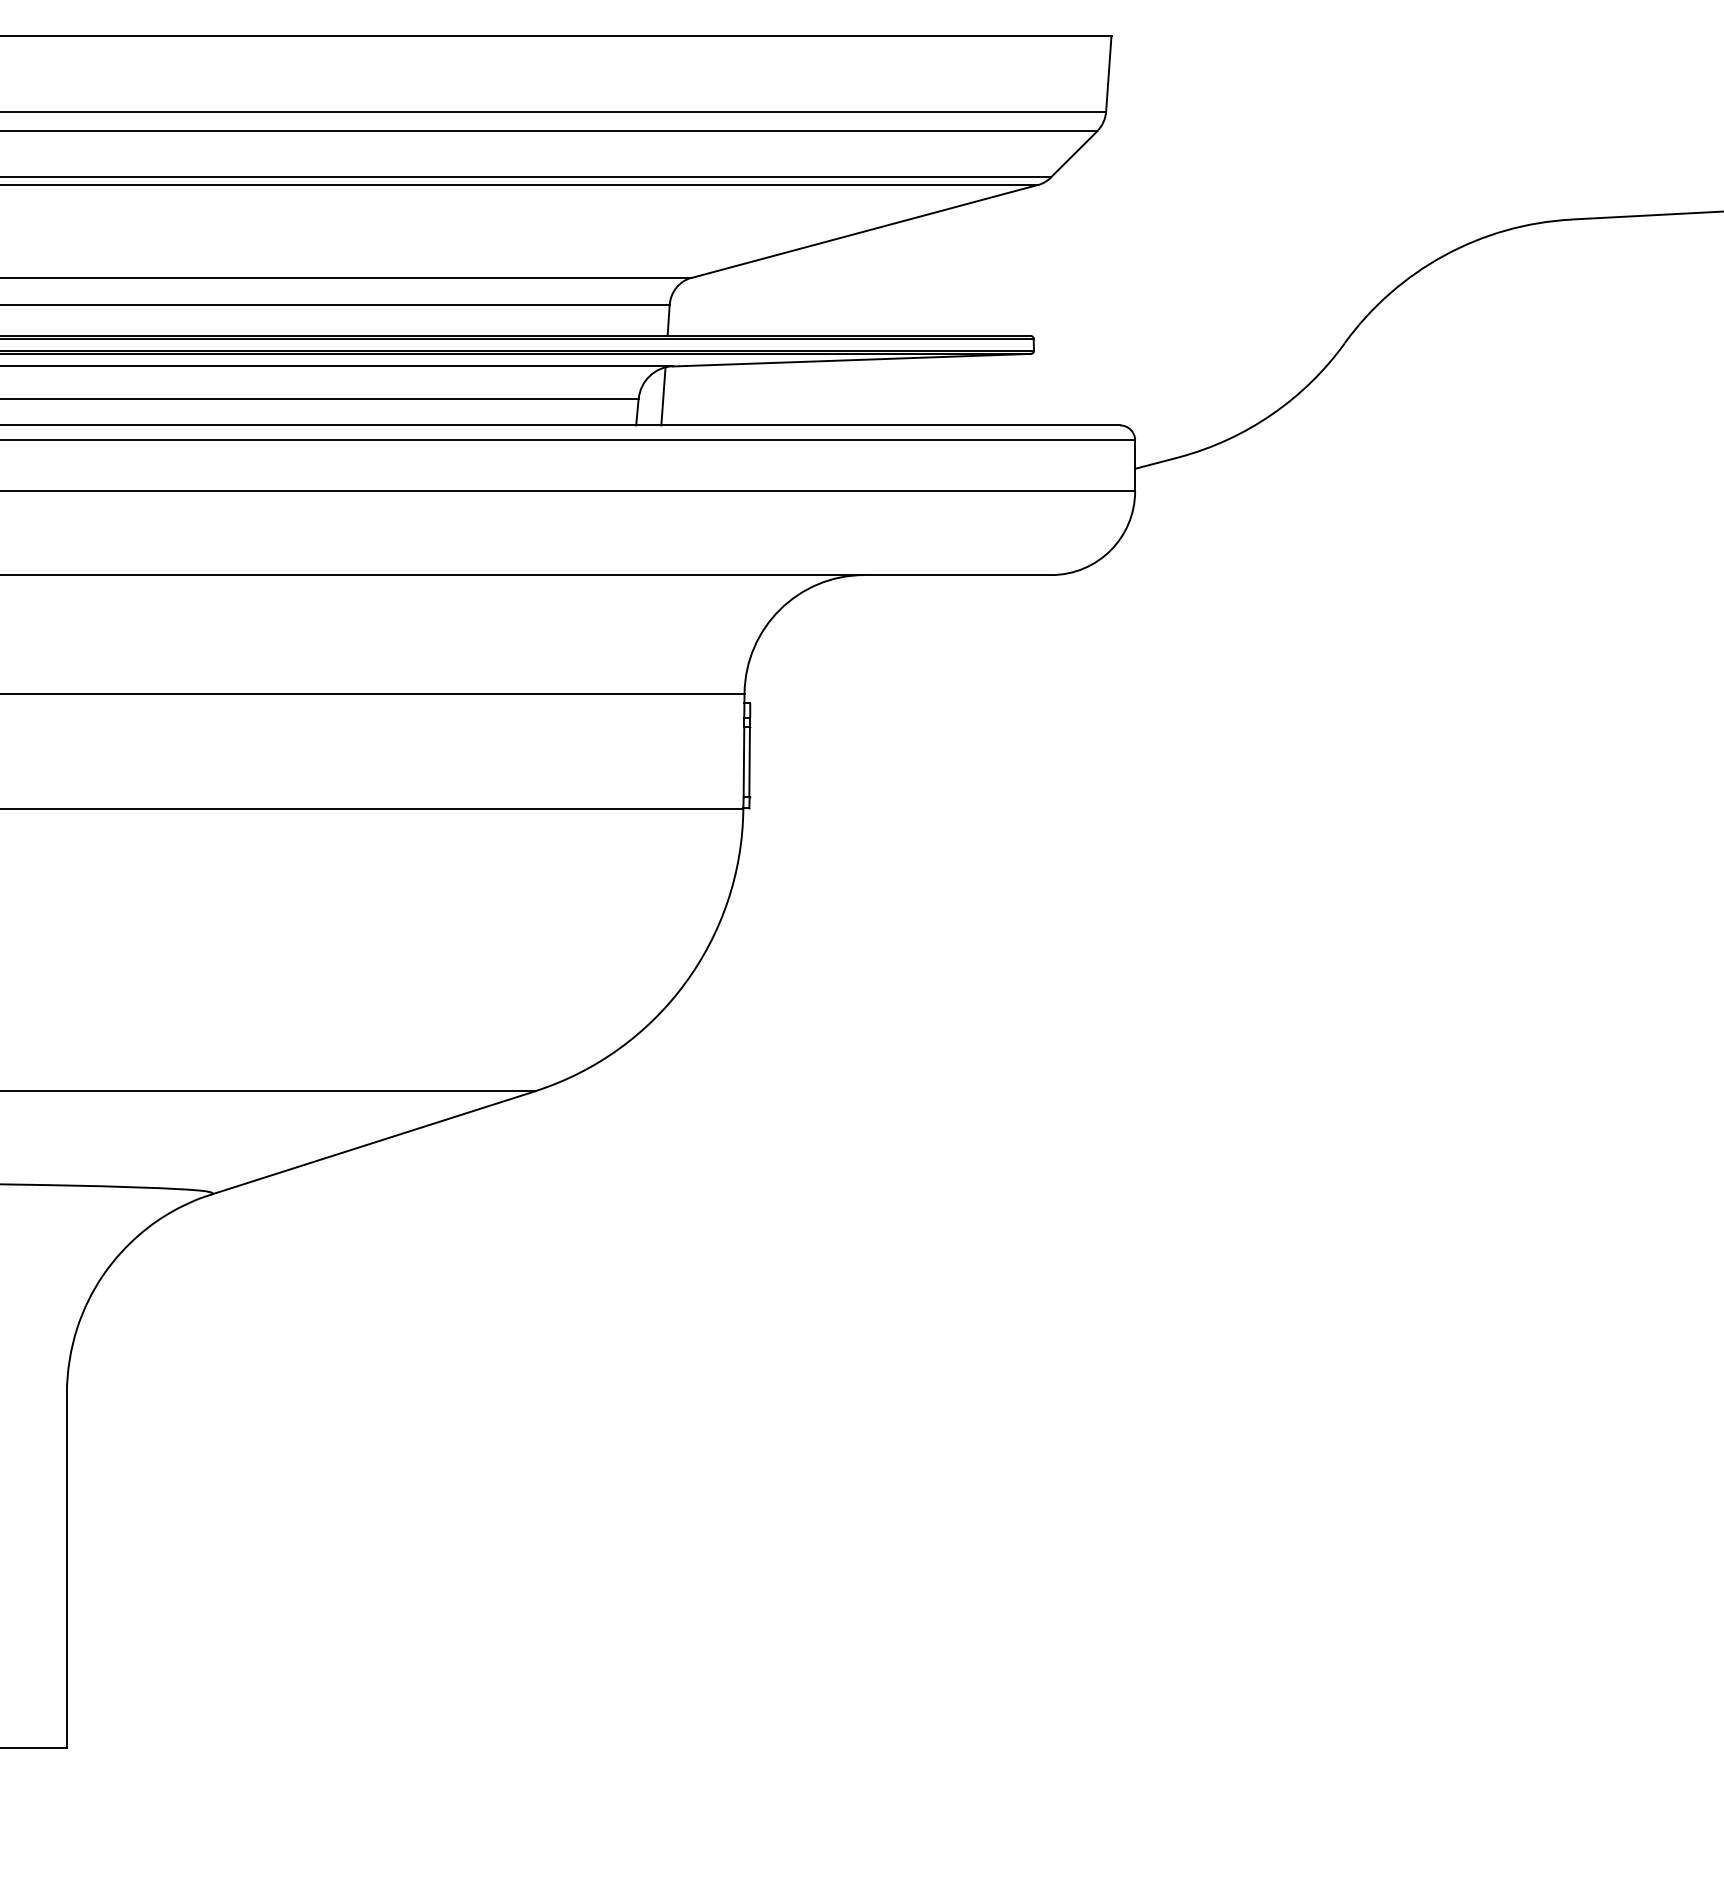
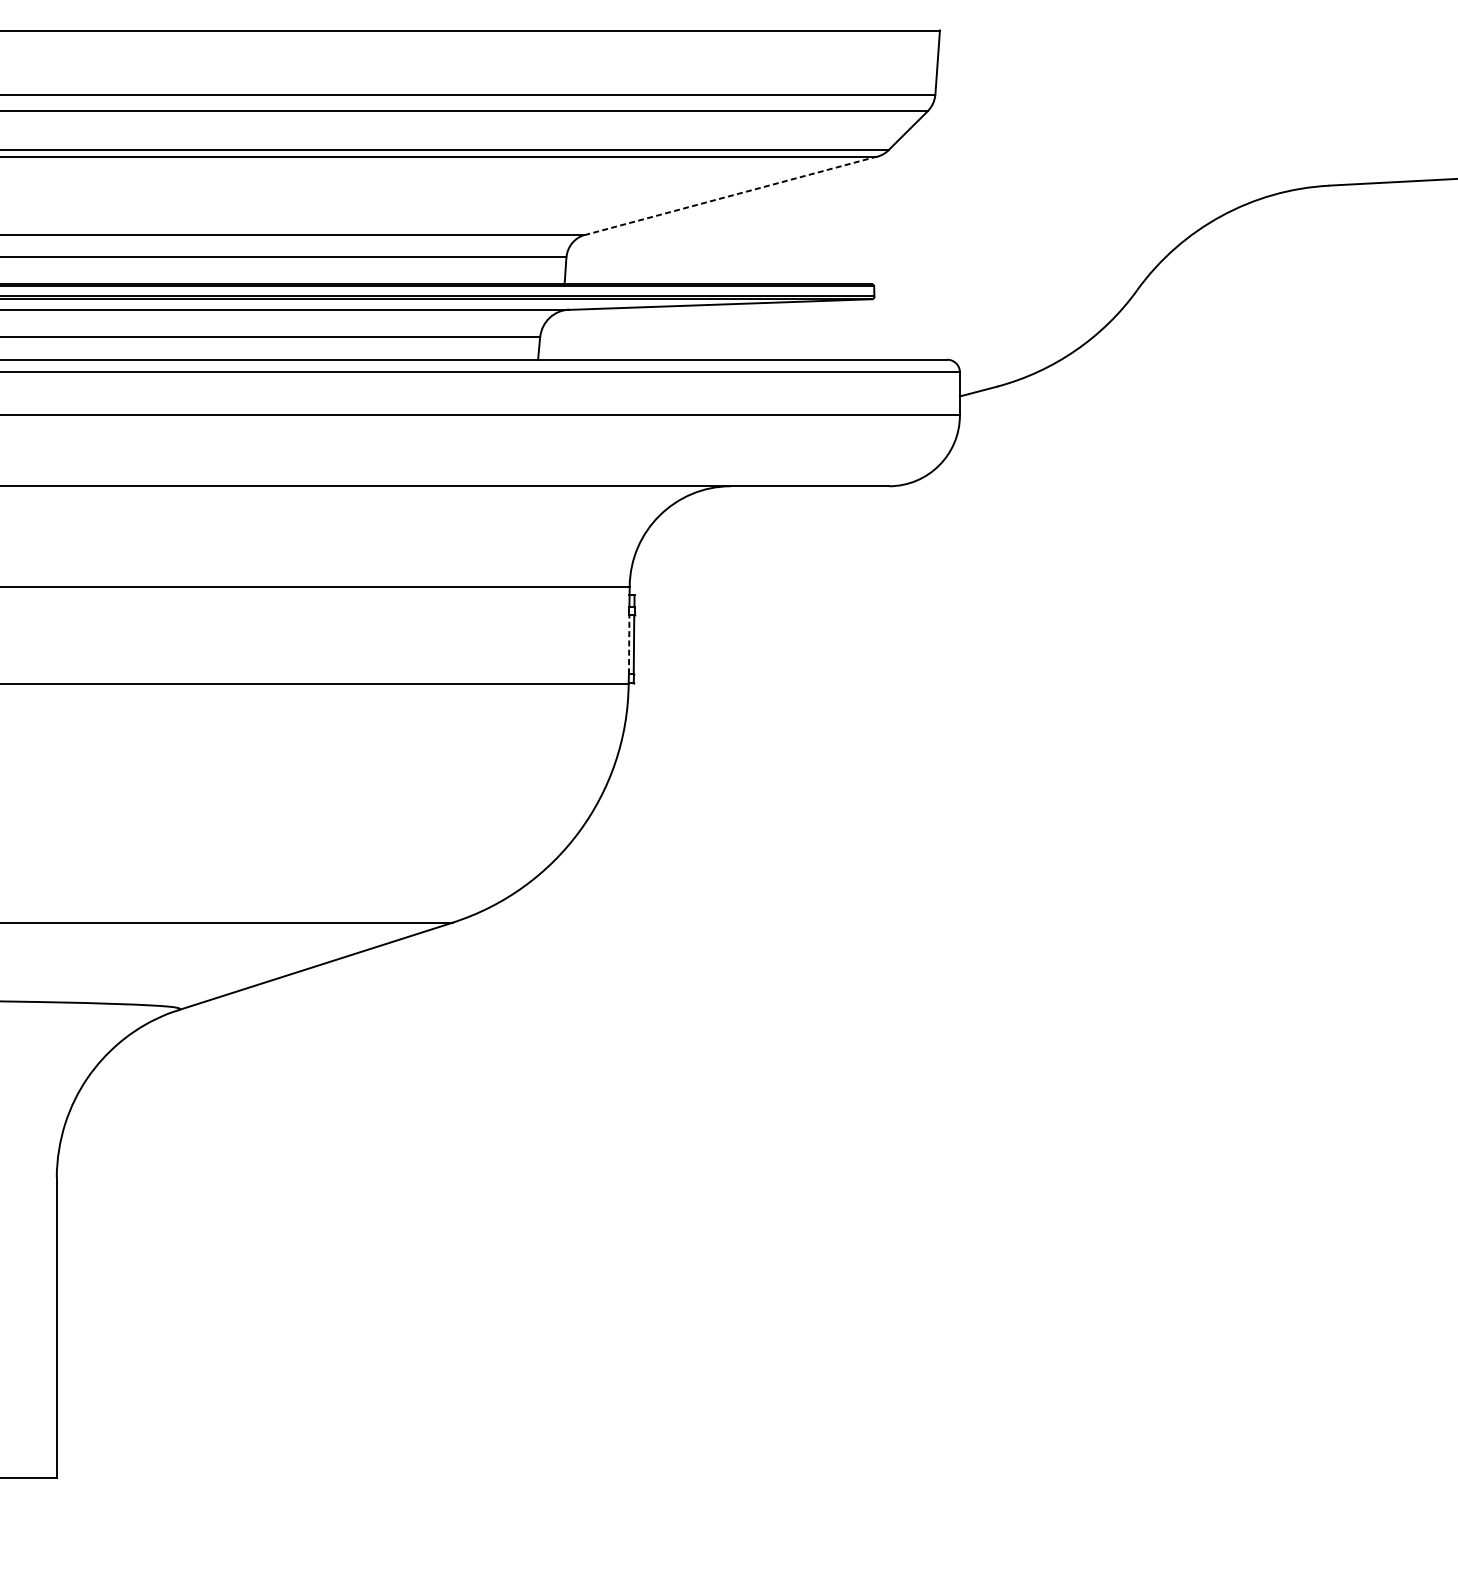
line: (864, 231) -> (731, 195), solid -> dashed
line: (663, 396) -> (561, 335), removed
line: (743, 761) -> (628, 643), solid -> dashed

